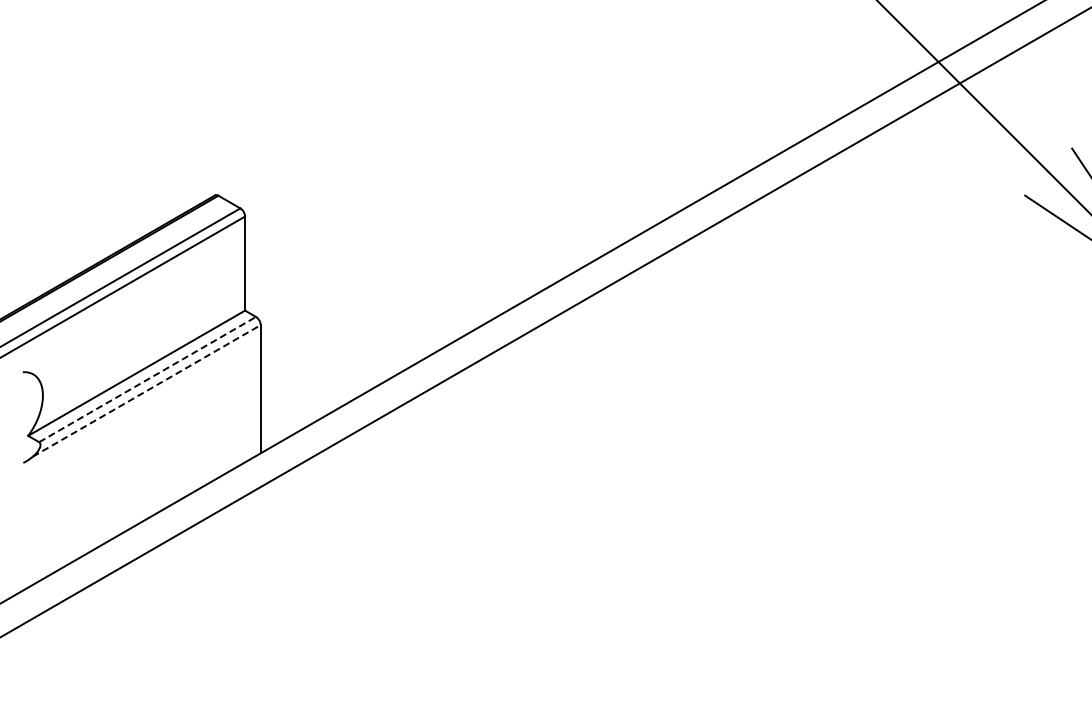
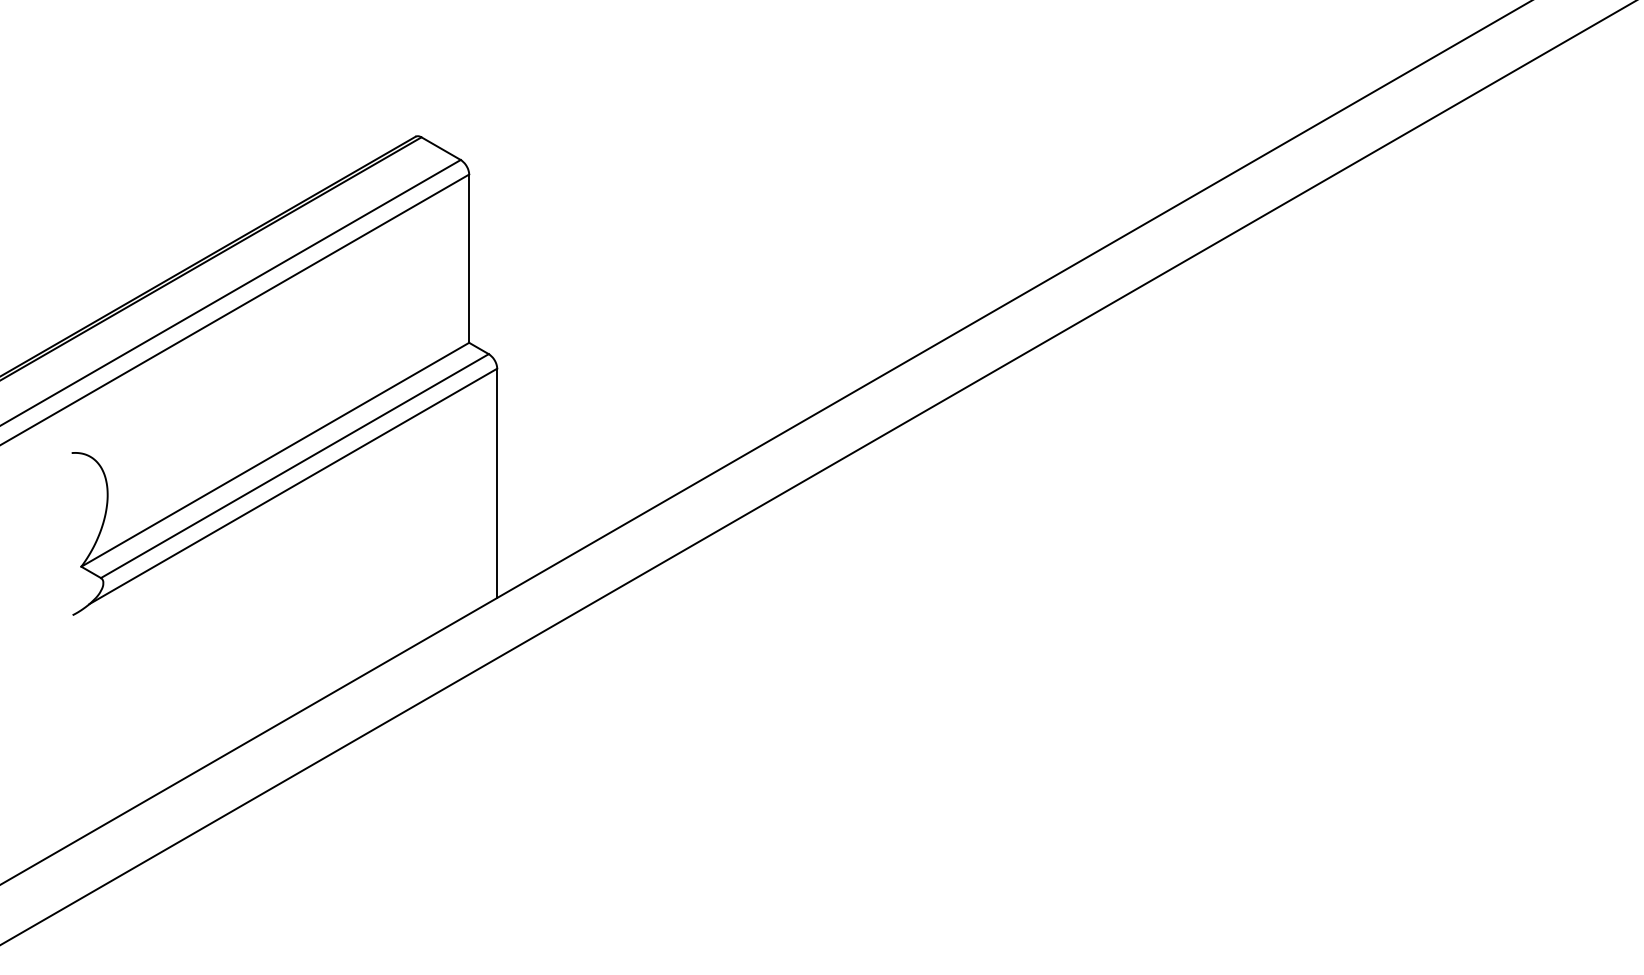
line: (148, 379) -> (296, 465), dashed -> solid
line: (146, 390) -> (292, 485), dashed -> solid

